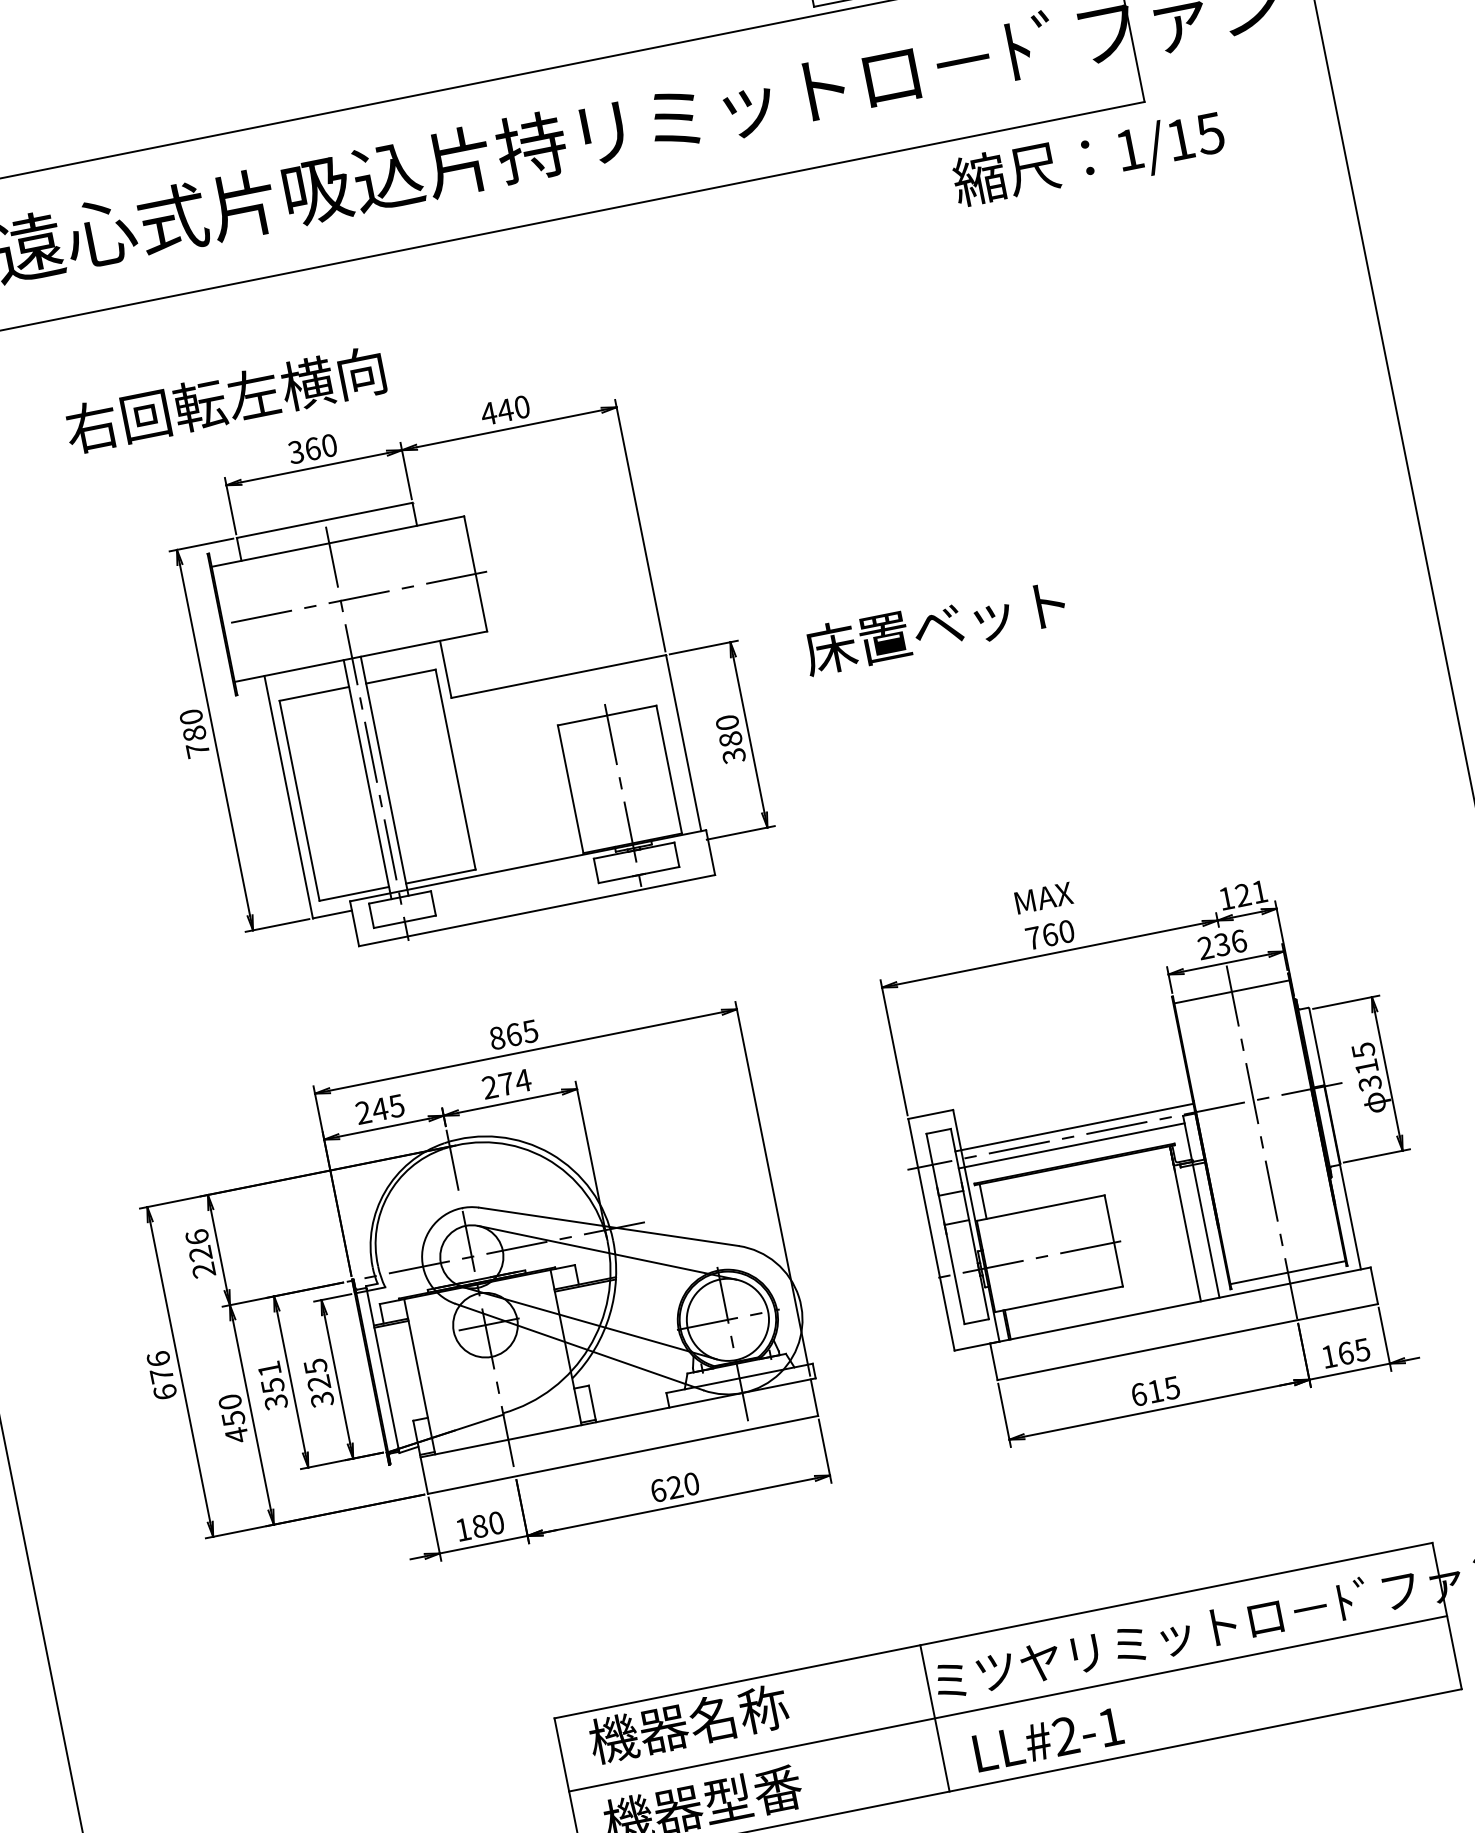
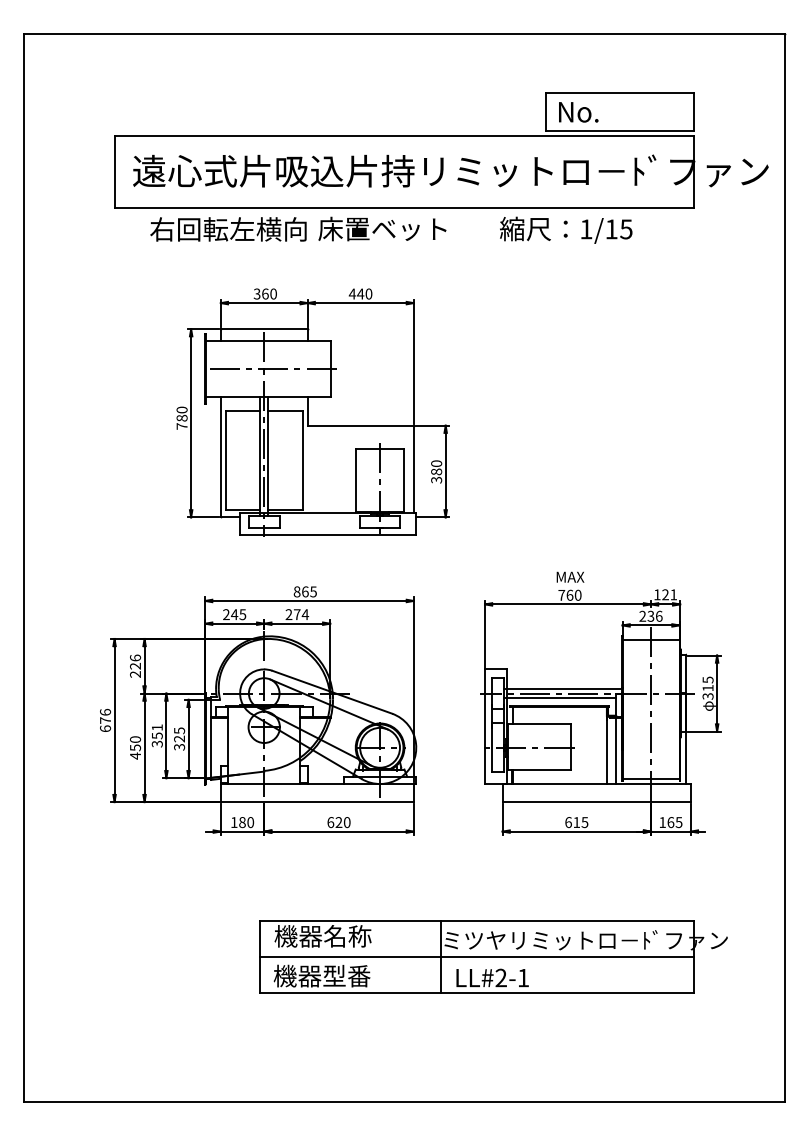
text: (1089, 158) -> (566, 229), moved
text: (225, 400) -> (228, 229), moved
text: (934, 626) -> (382, 228), moved

